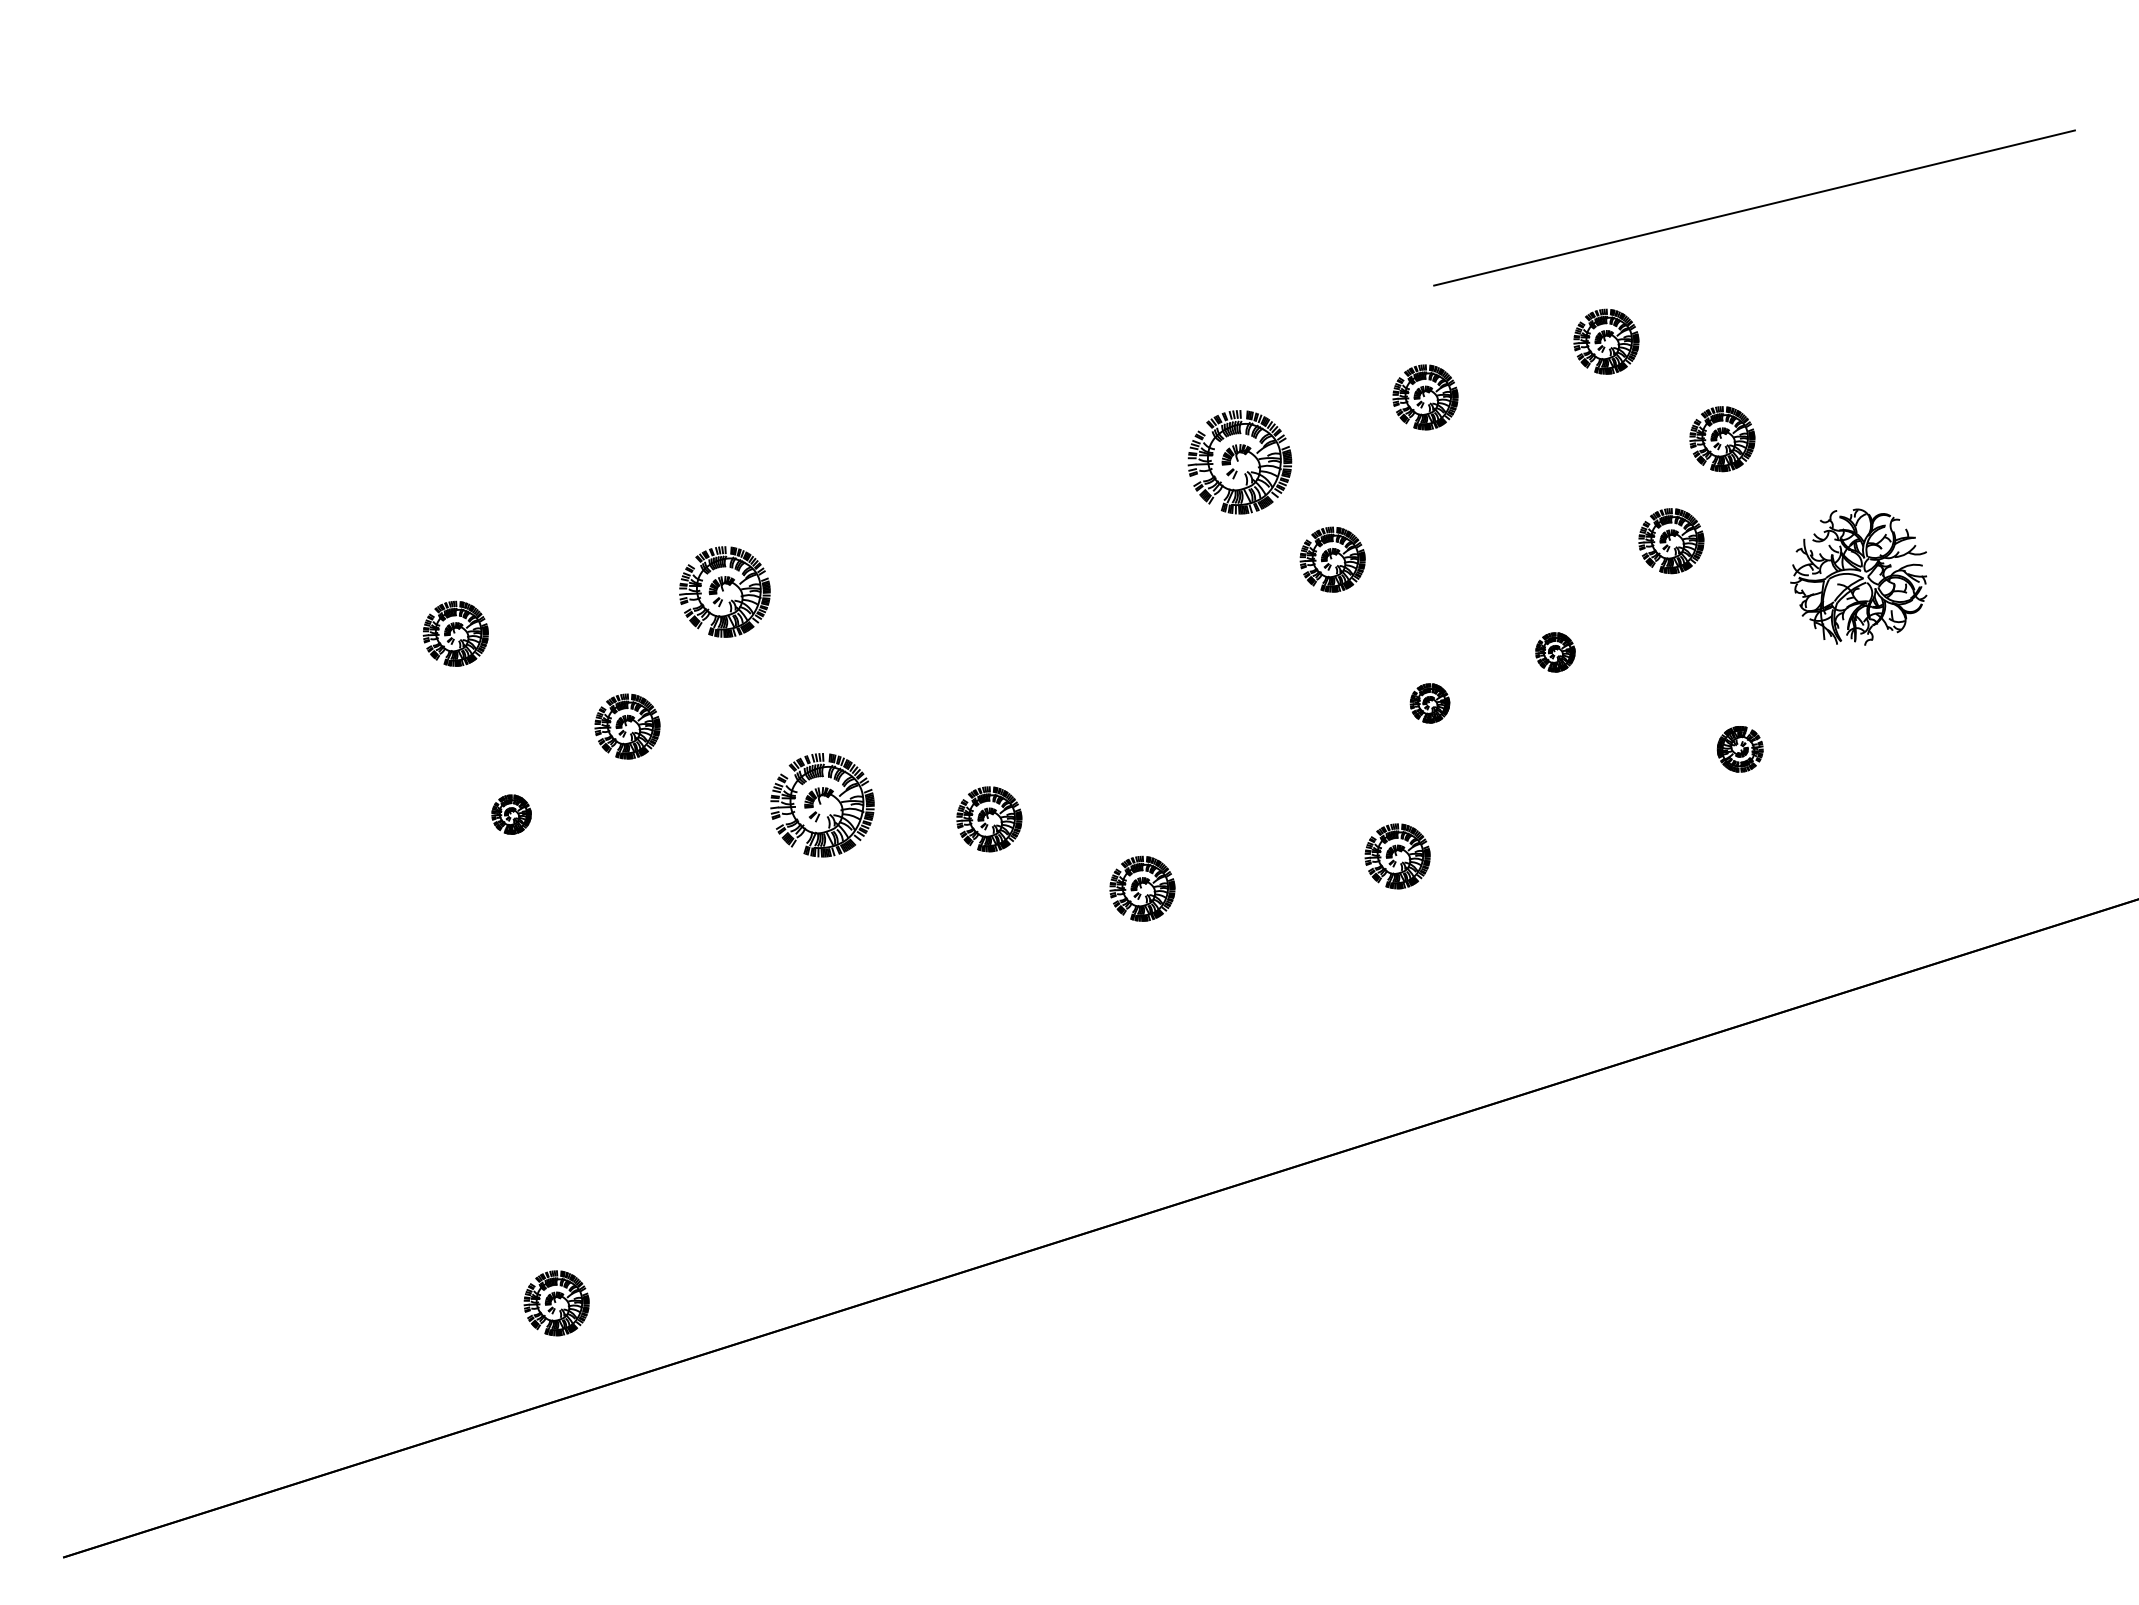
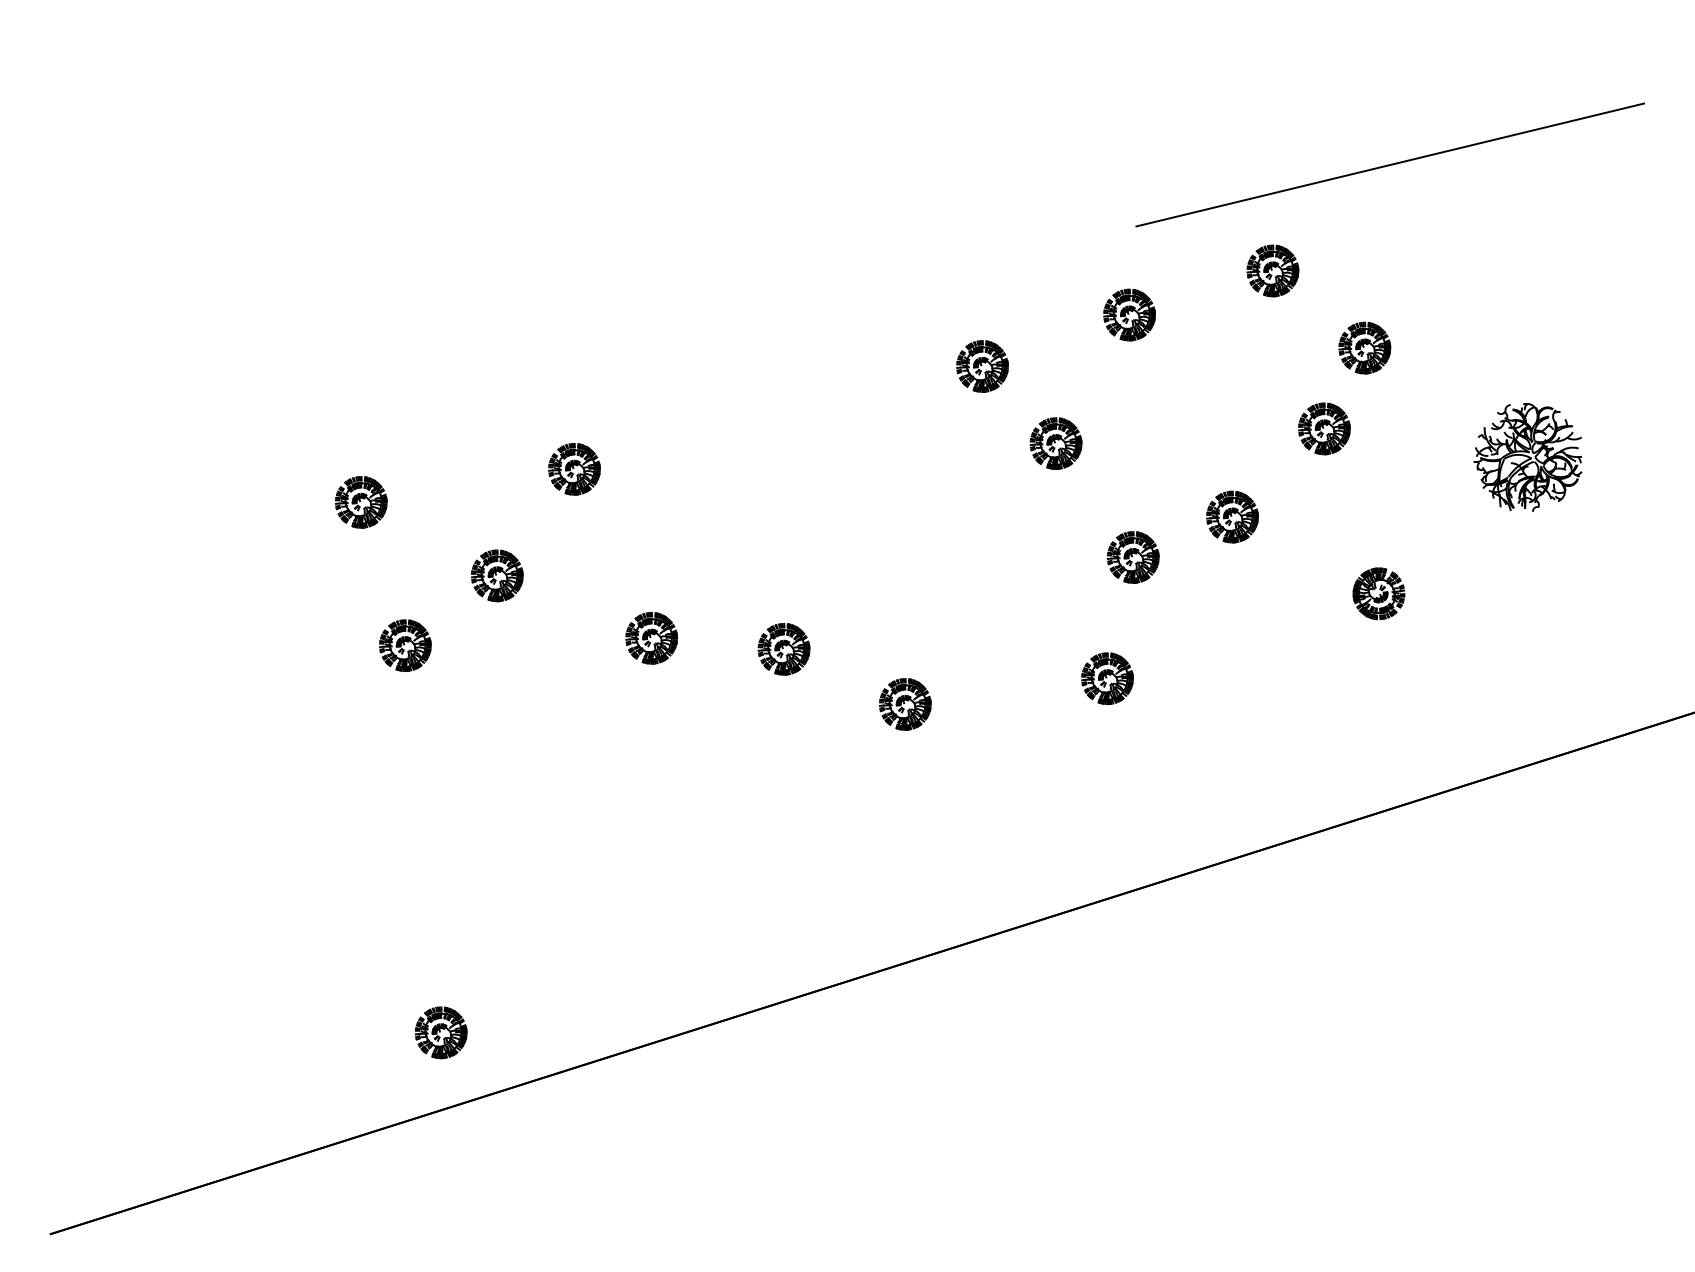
part: (1239, 462) -> (982, 366), size x0.62
part: (1858, 577) -> (1527, 457), moved
part: (724, 592) -> (574, 469), size x0.71
part: (1555, 651) -> (1232, 516), size x1.67
part: (1429, 703) -> (1132, 557), size x1.67
part: (1739, 748) -> (1378, 593), size x1.43
part: (822, 805) -> (651, 638), size x0.62
part: (511, 814) -> (405, 645), size x1.67

